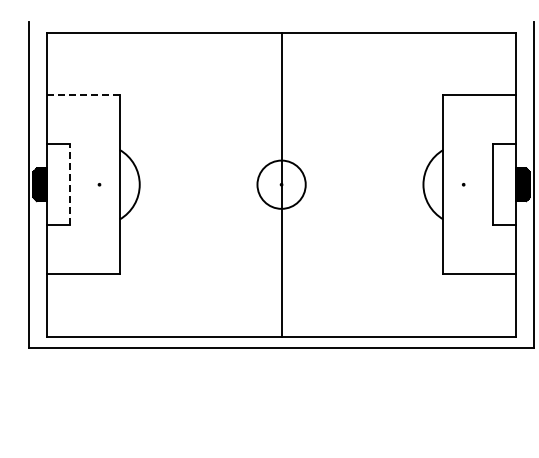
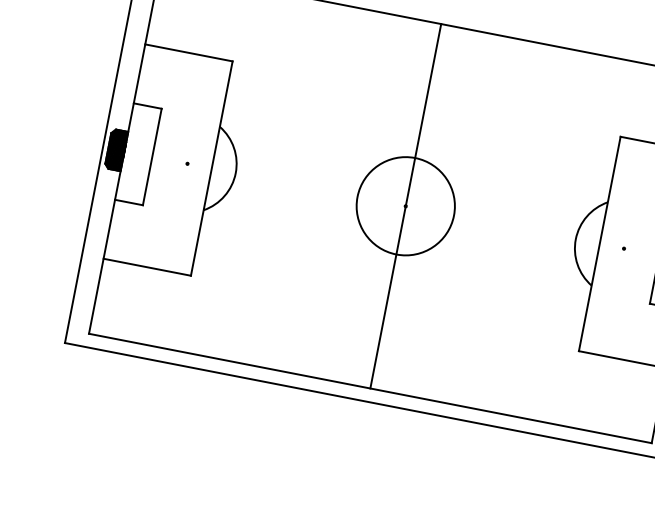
line: (83, 95) -> (189, 53), dashed -> solid
line: (70, 184) -> (152, 156), dashed -> solid
circle: (281, 184) -> (405, 205), size x1.67

